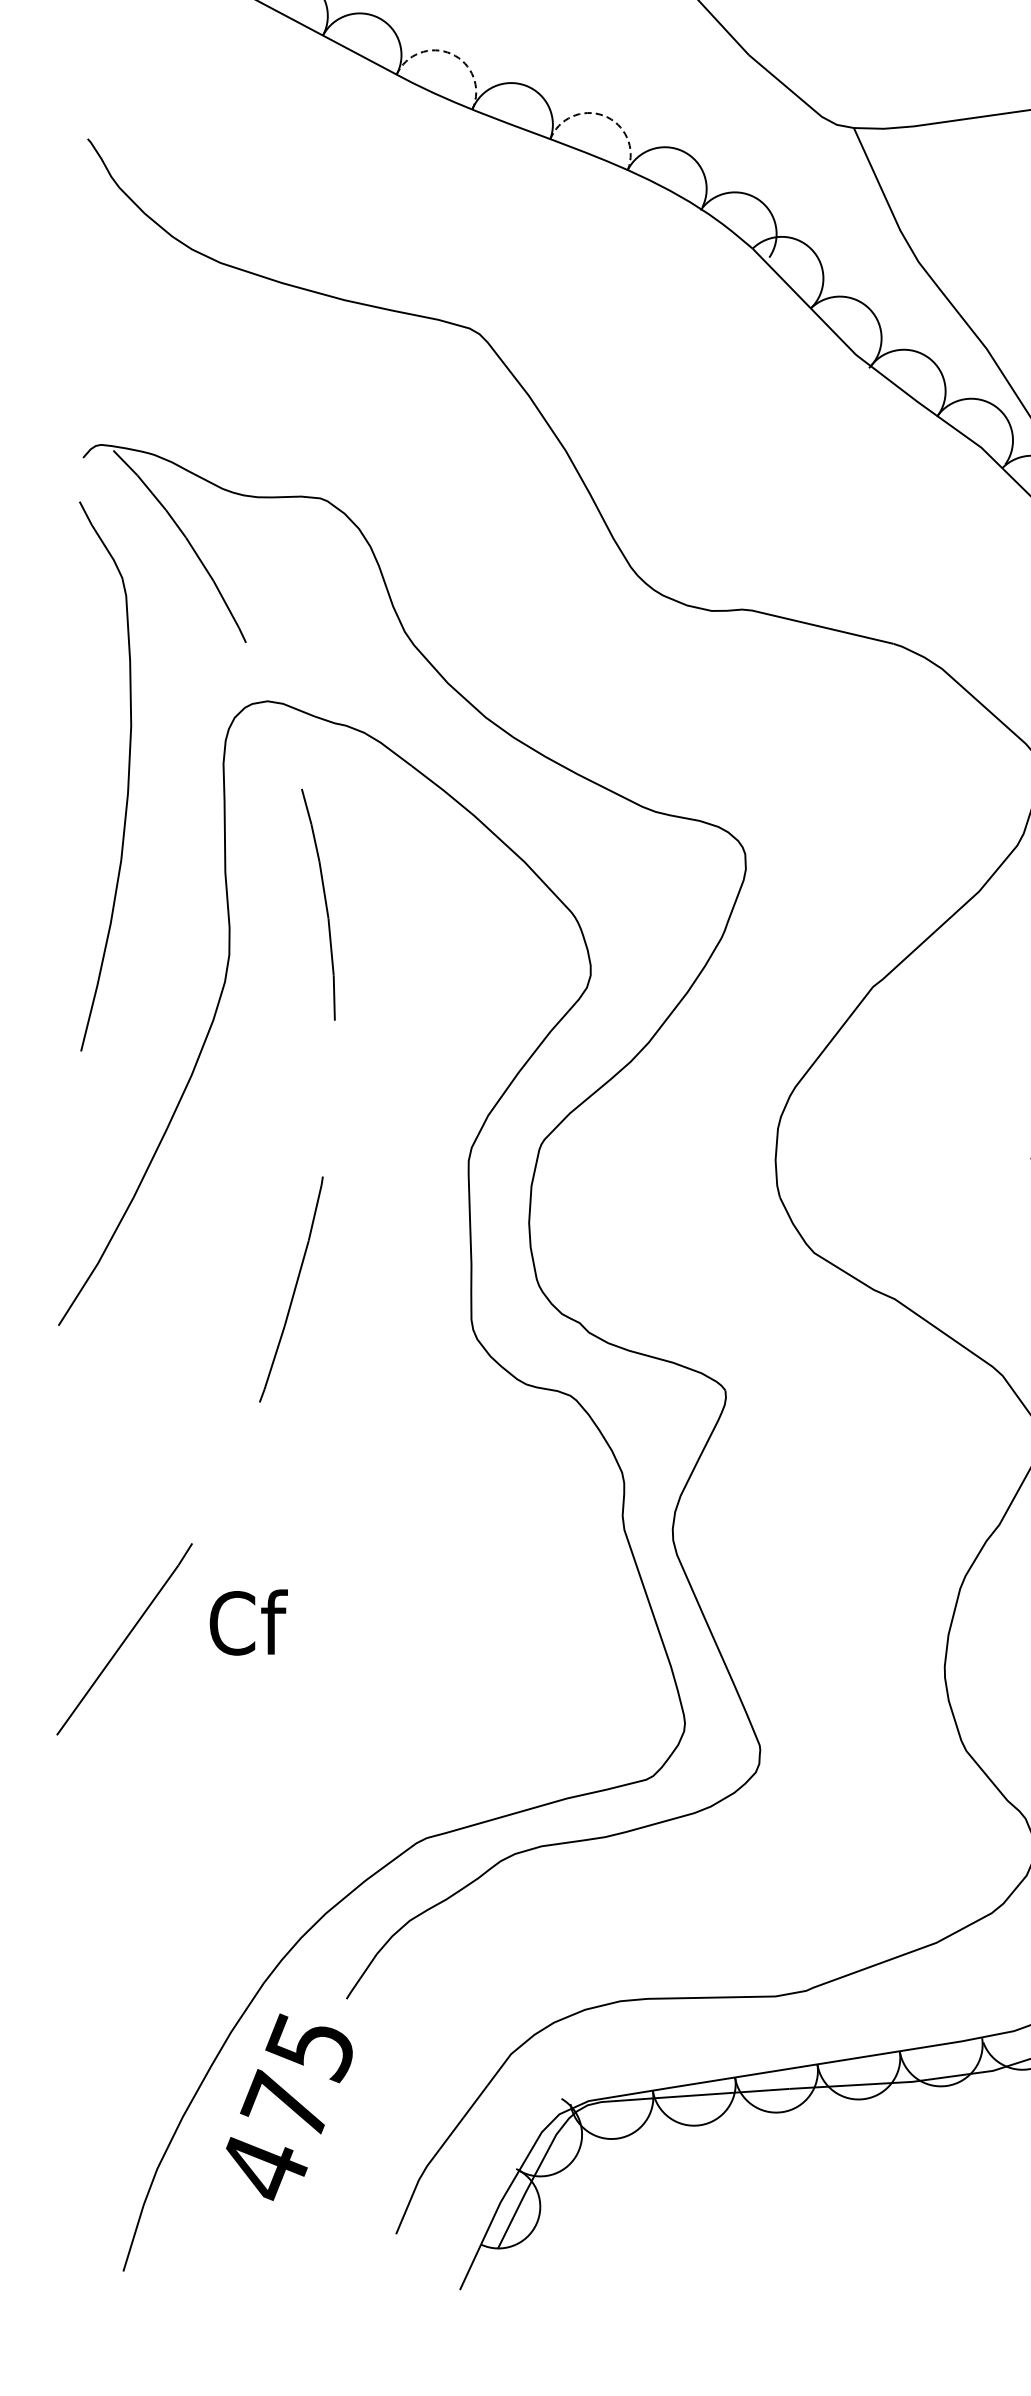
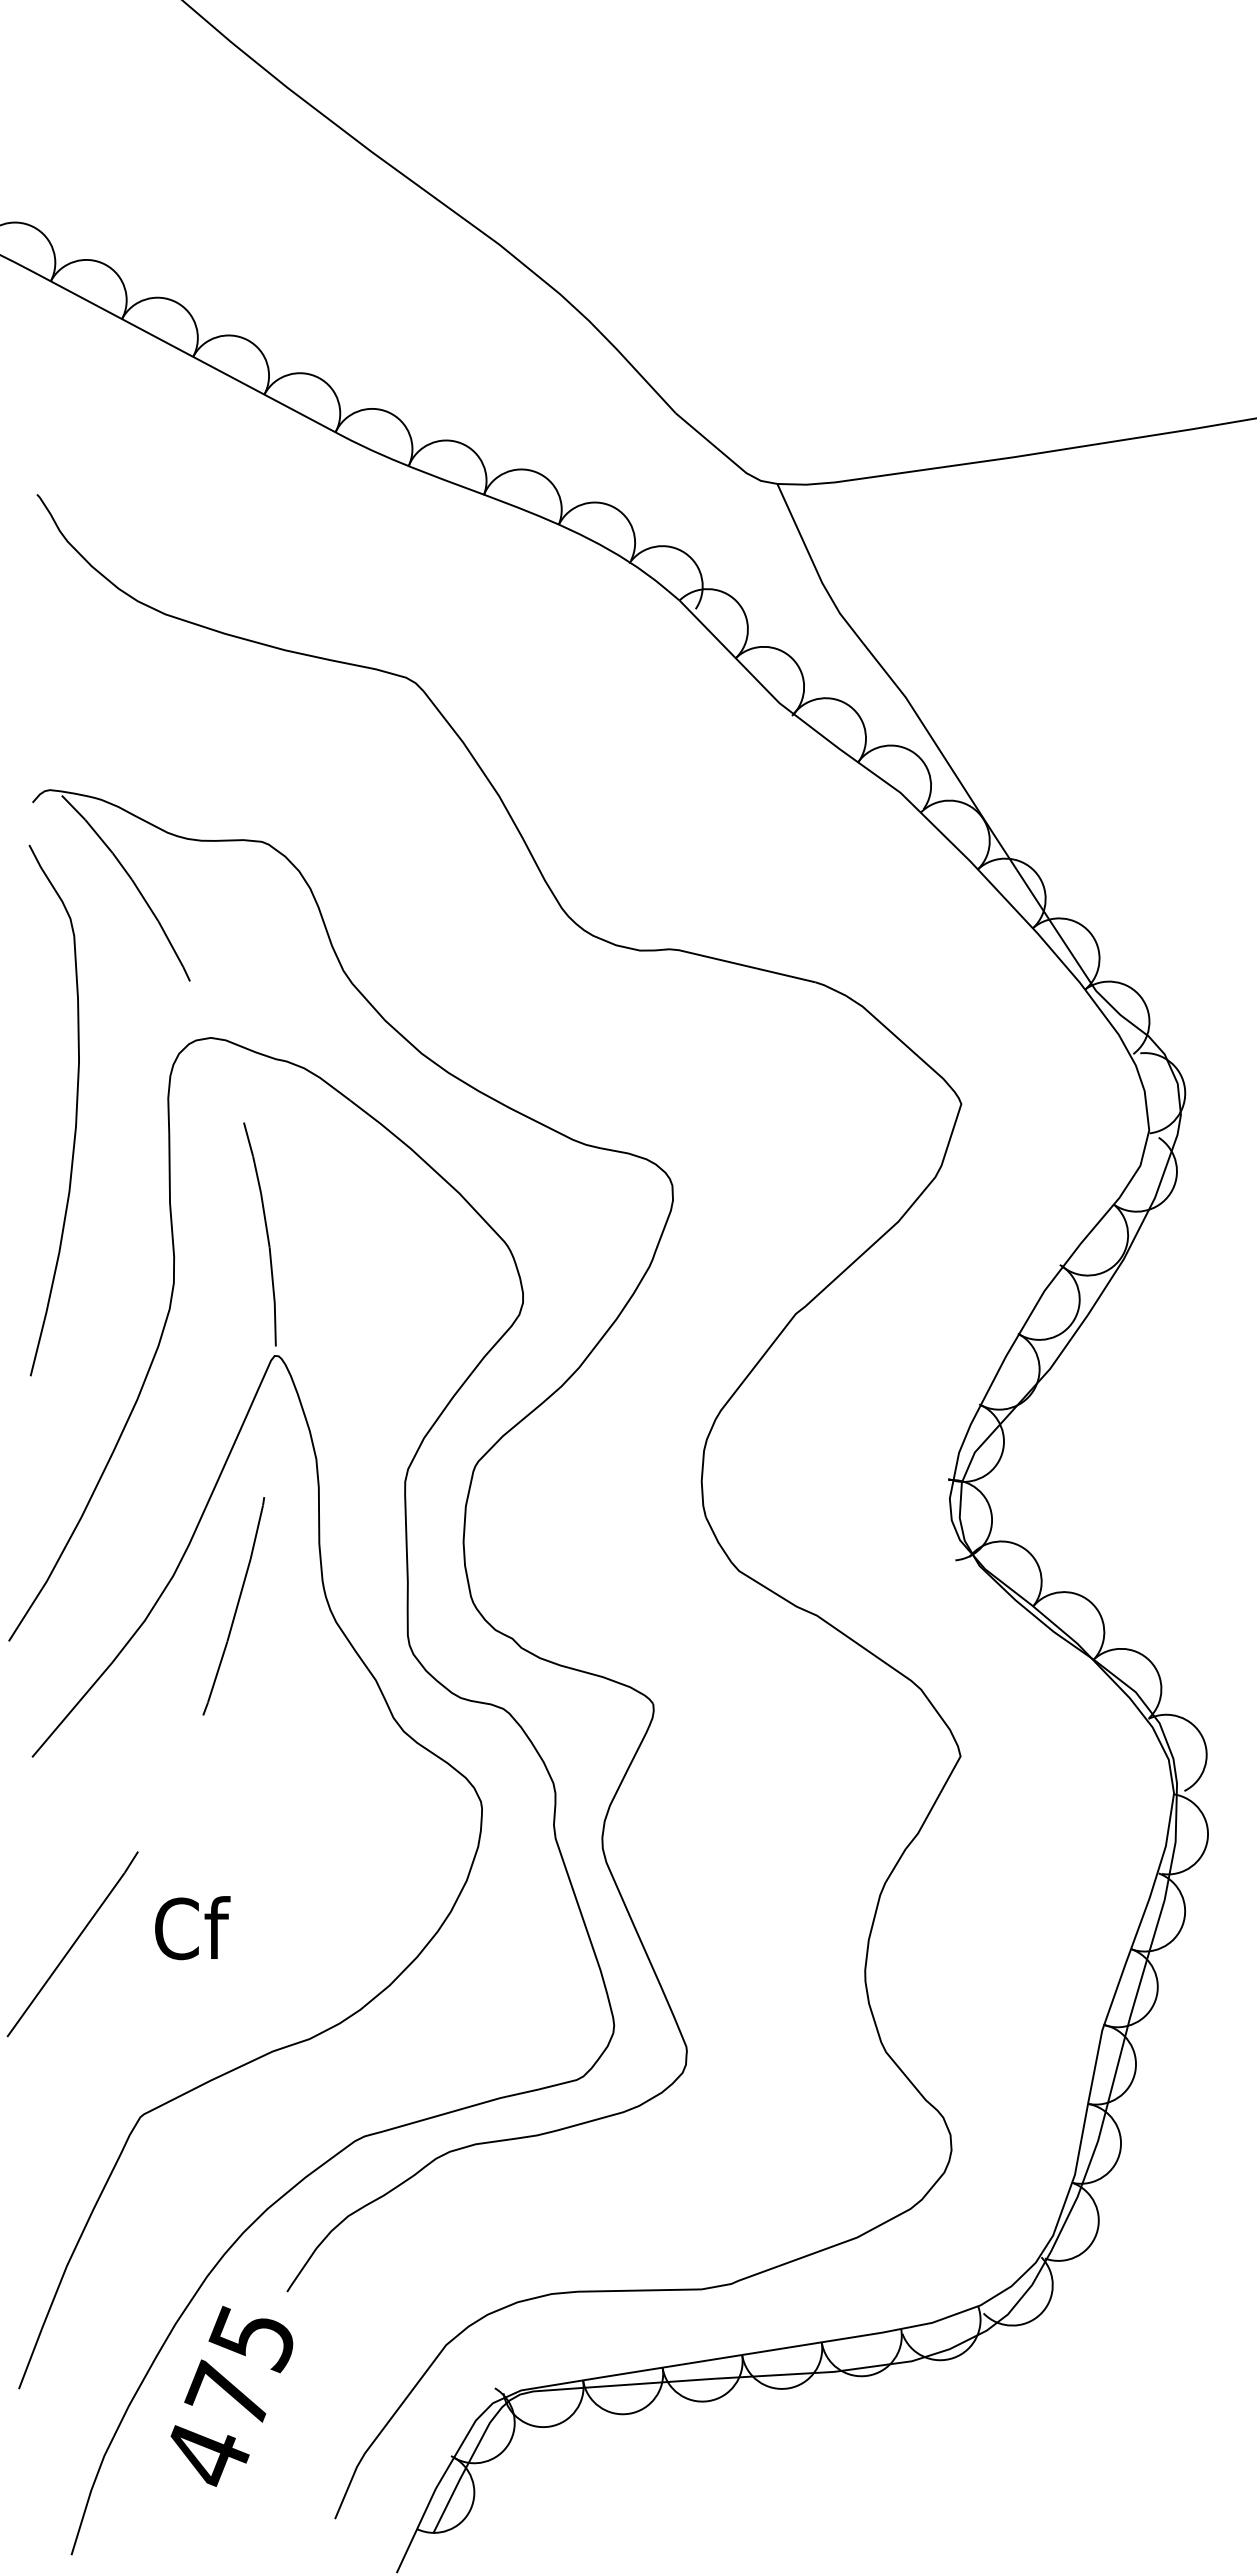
arc: (451, 54) -> (388, 412), dashed -> solid
arc: (603, 116) -> (535, 472), dashed -> solid
curve: (407, 1715) -> (346, 2017), added

